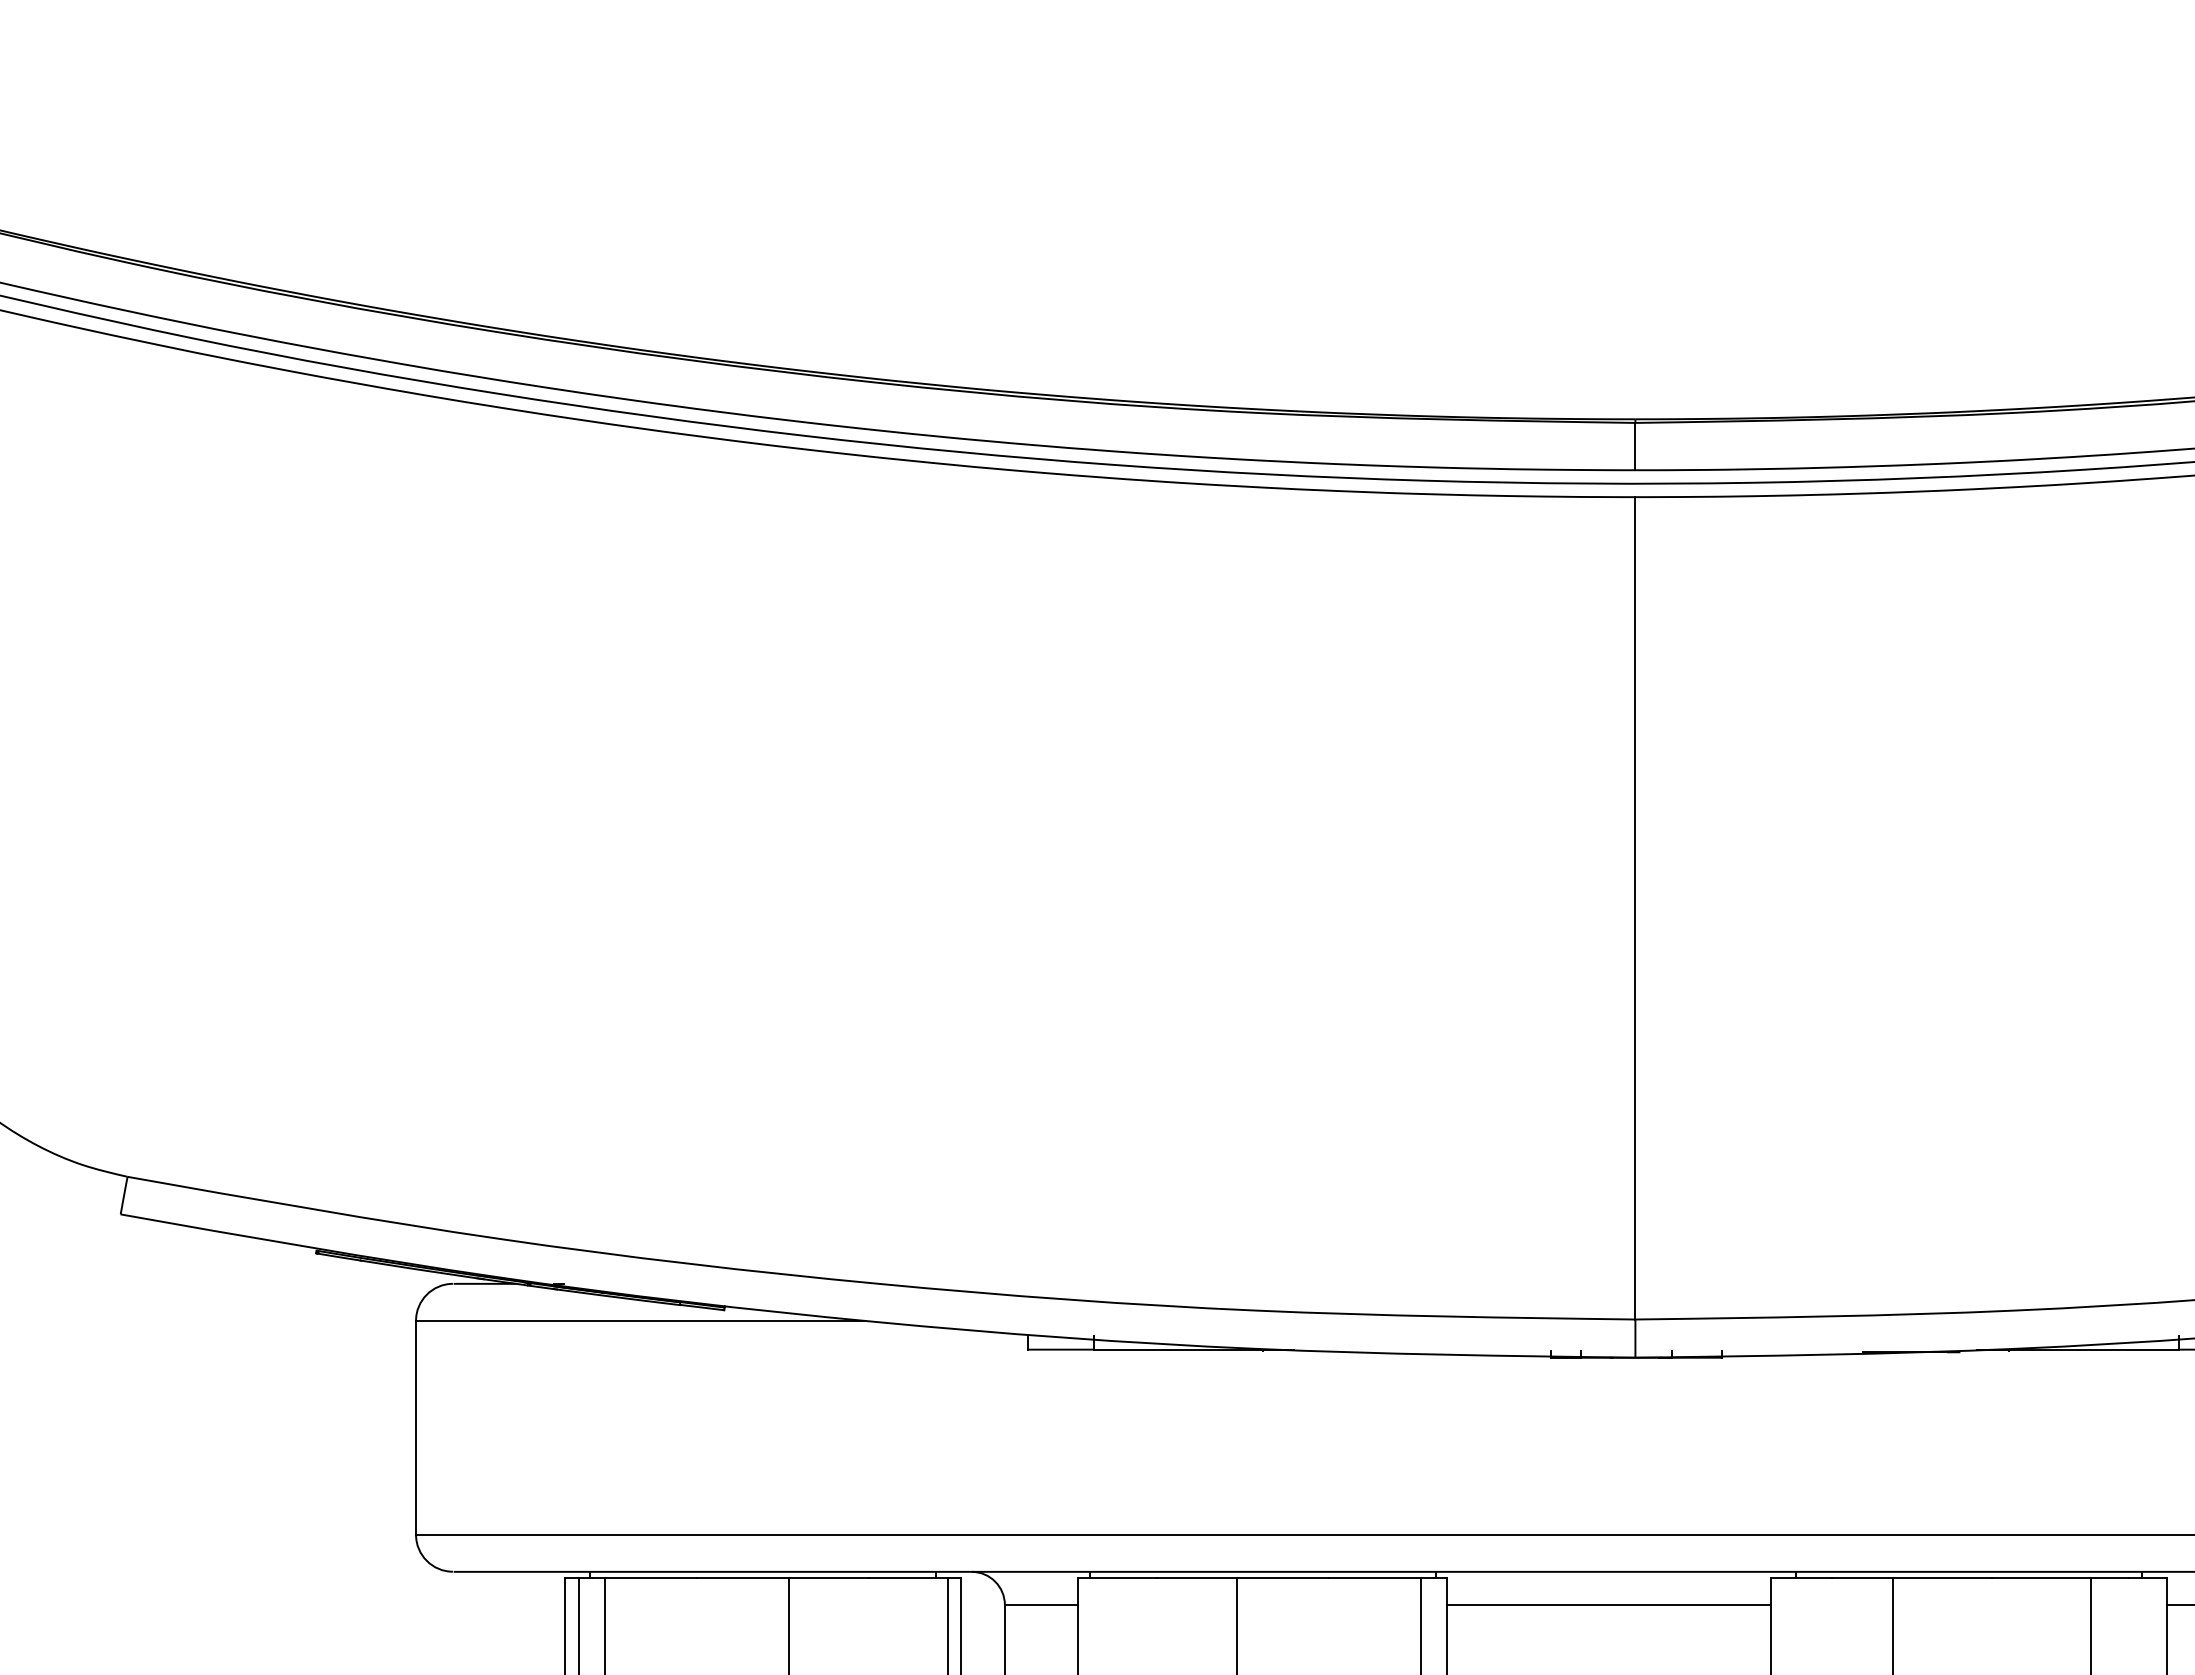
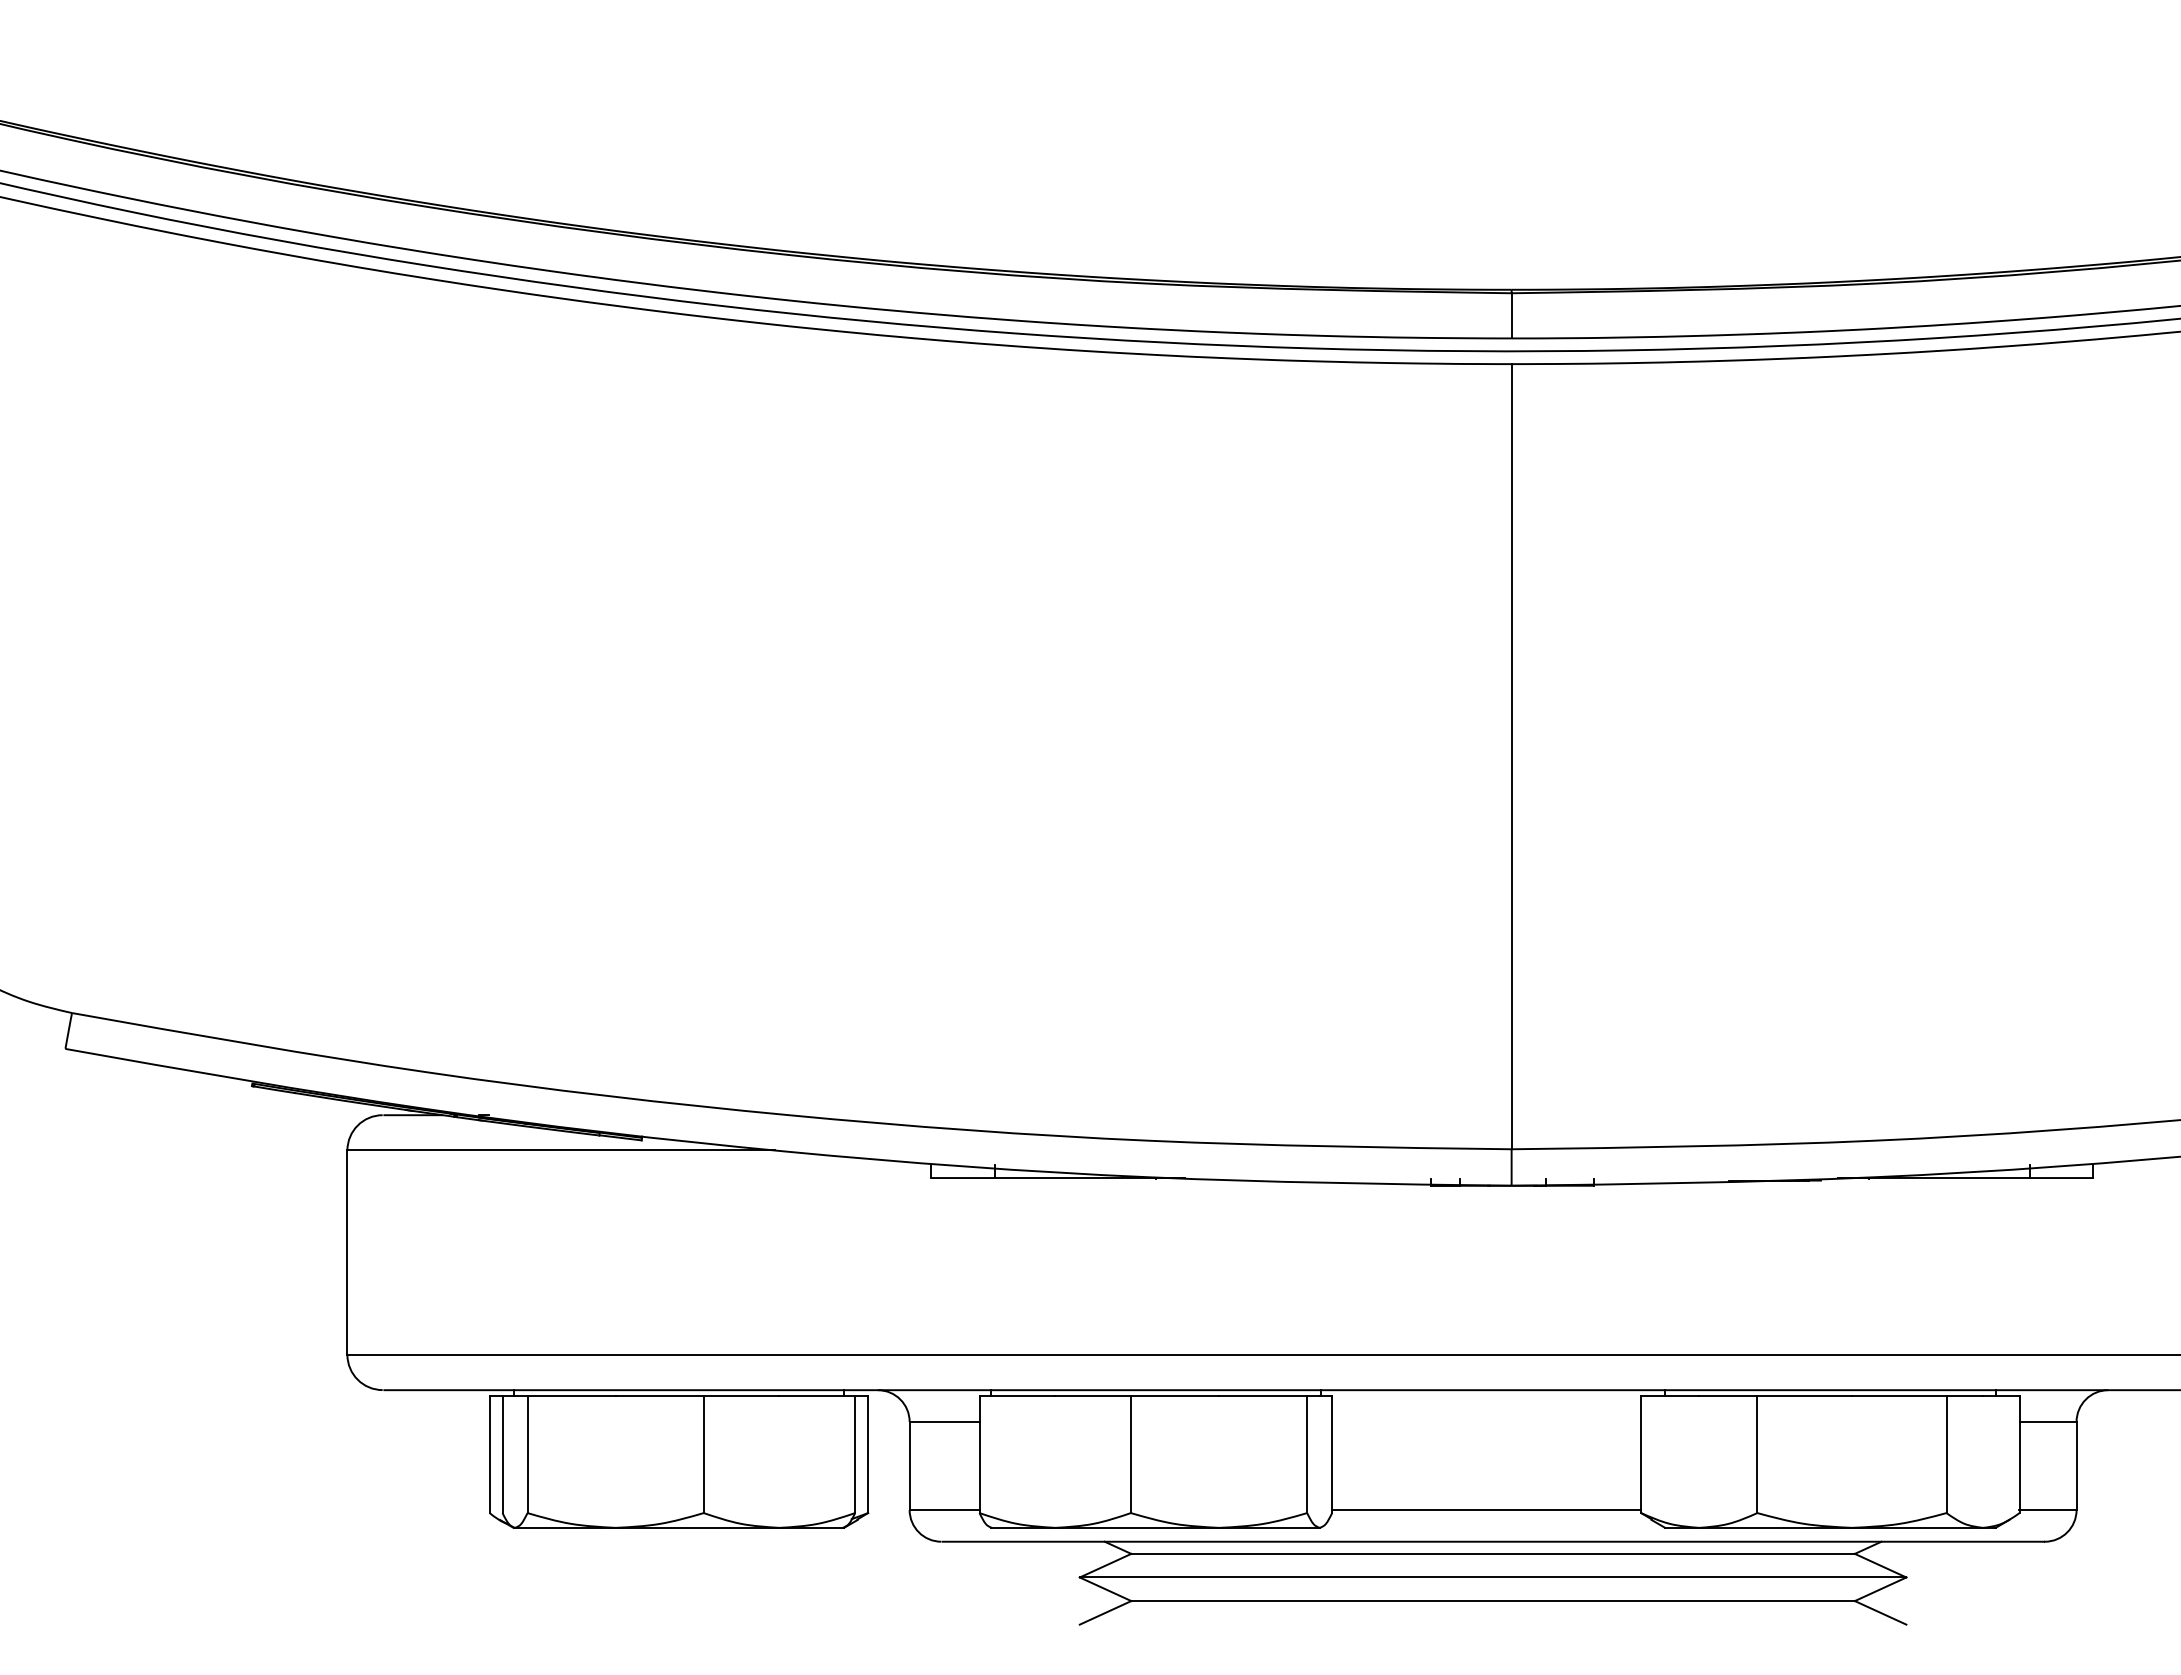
line: (1609, 1604) -> (1486, 1421), removed

